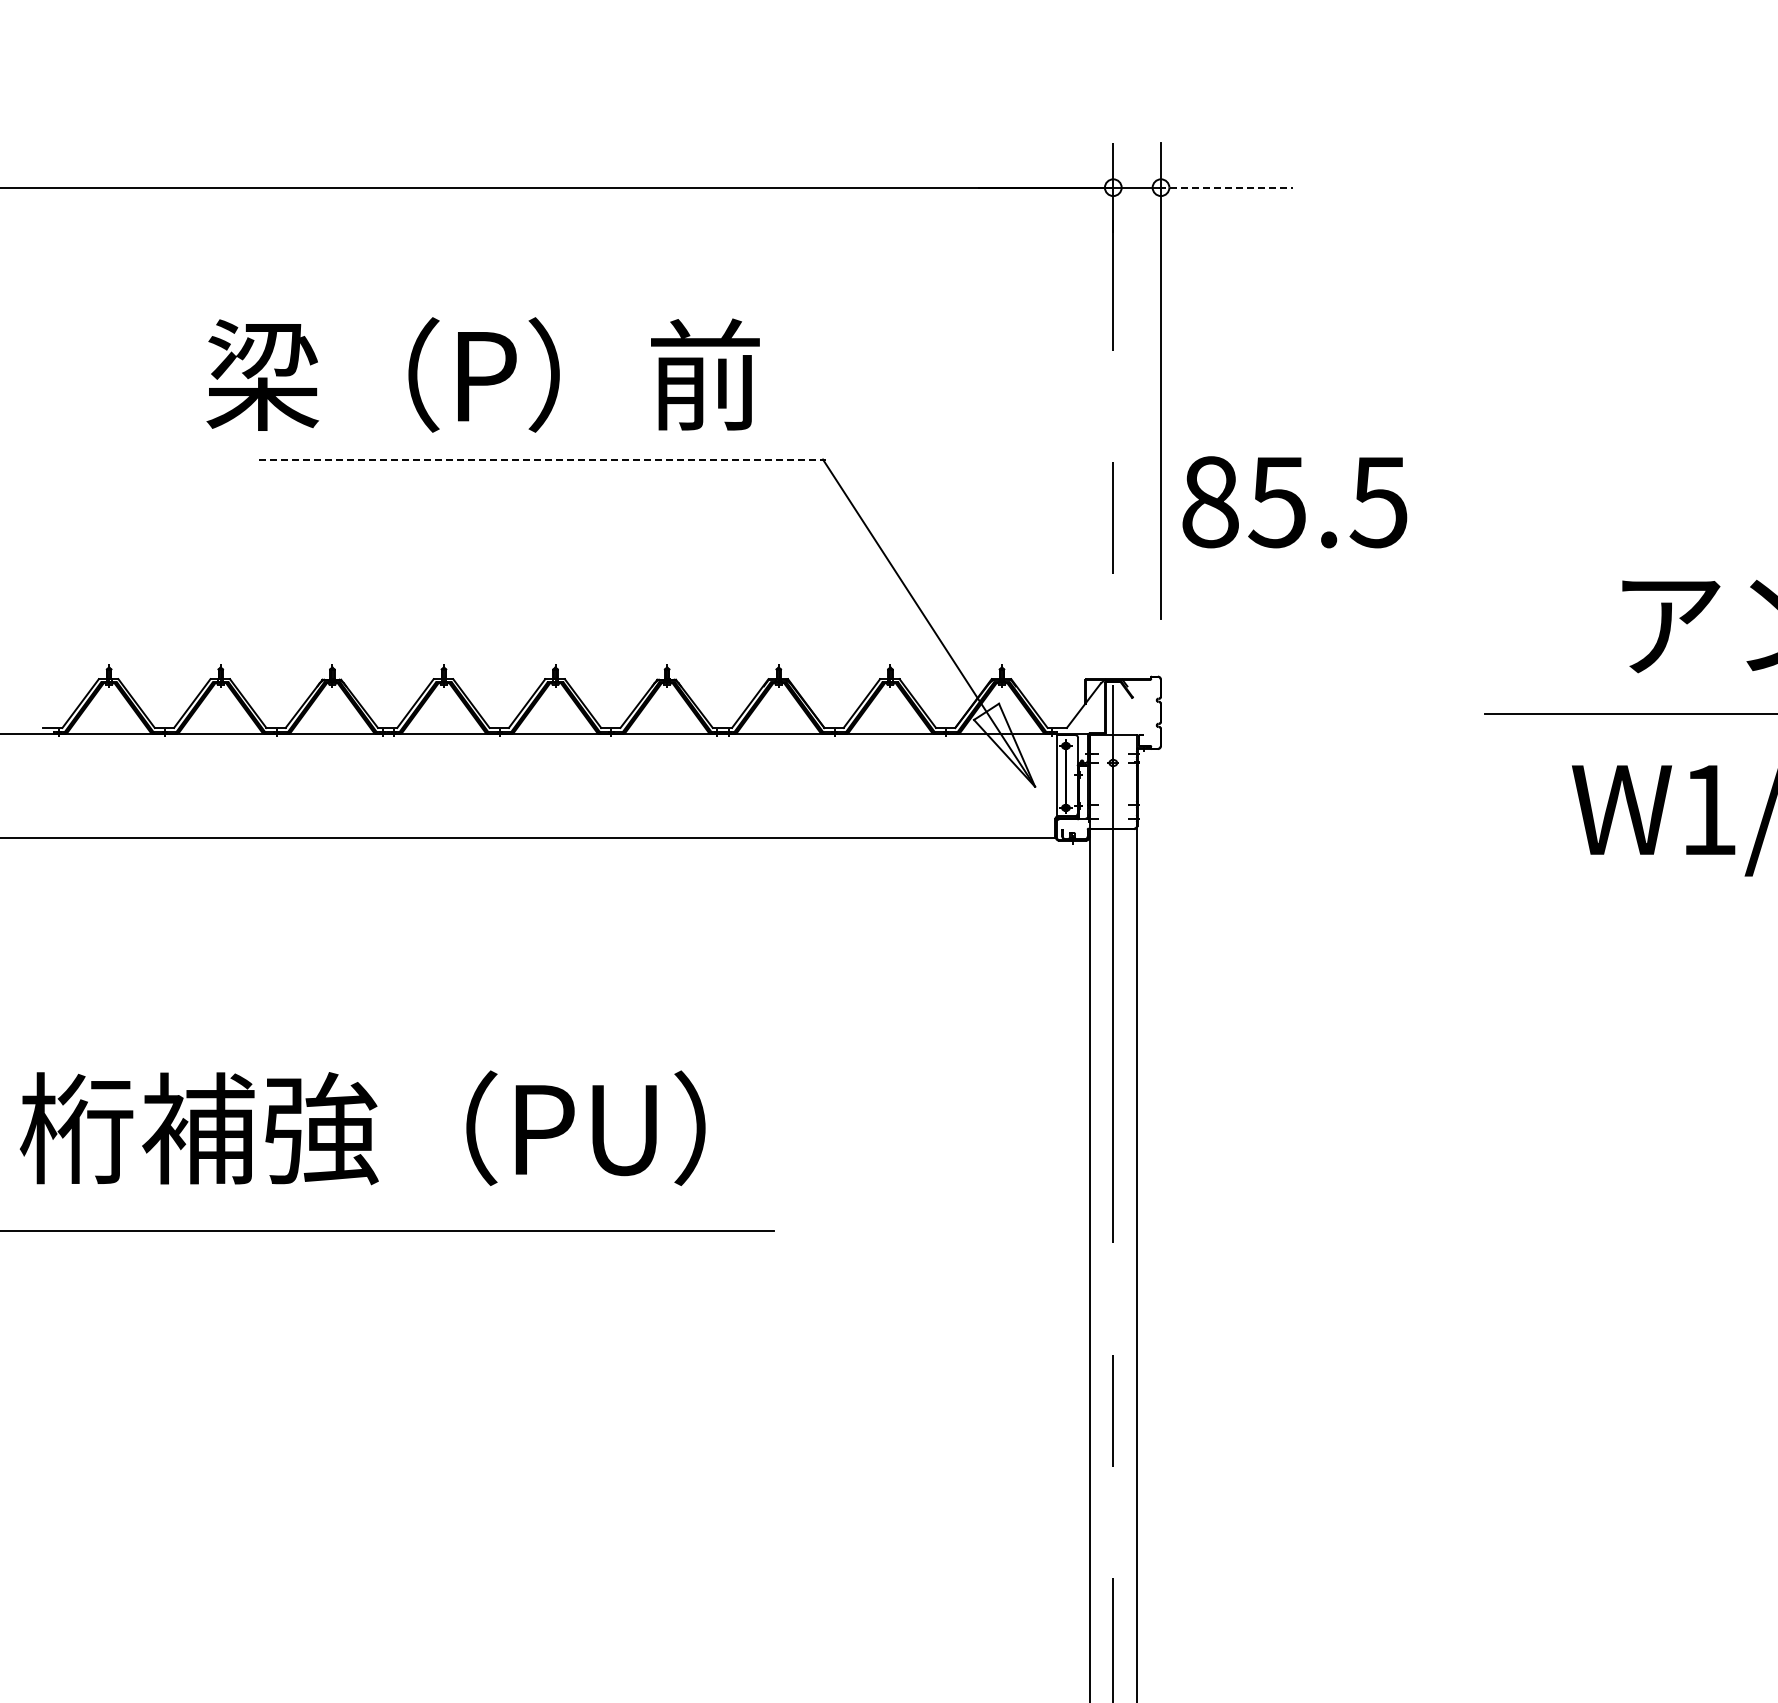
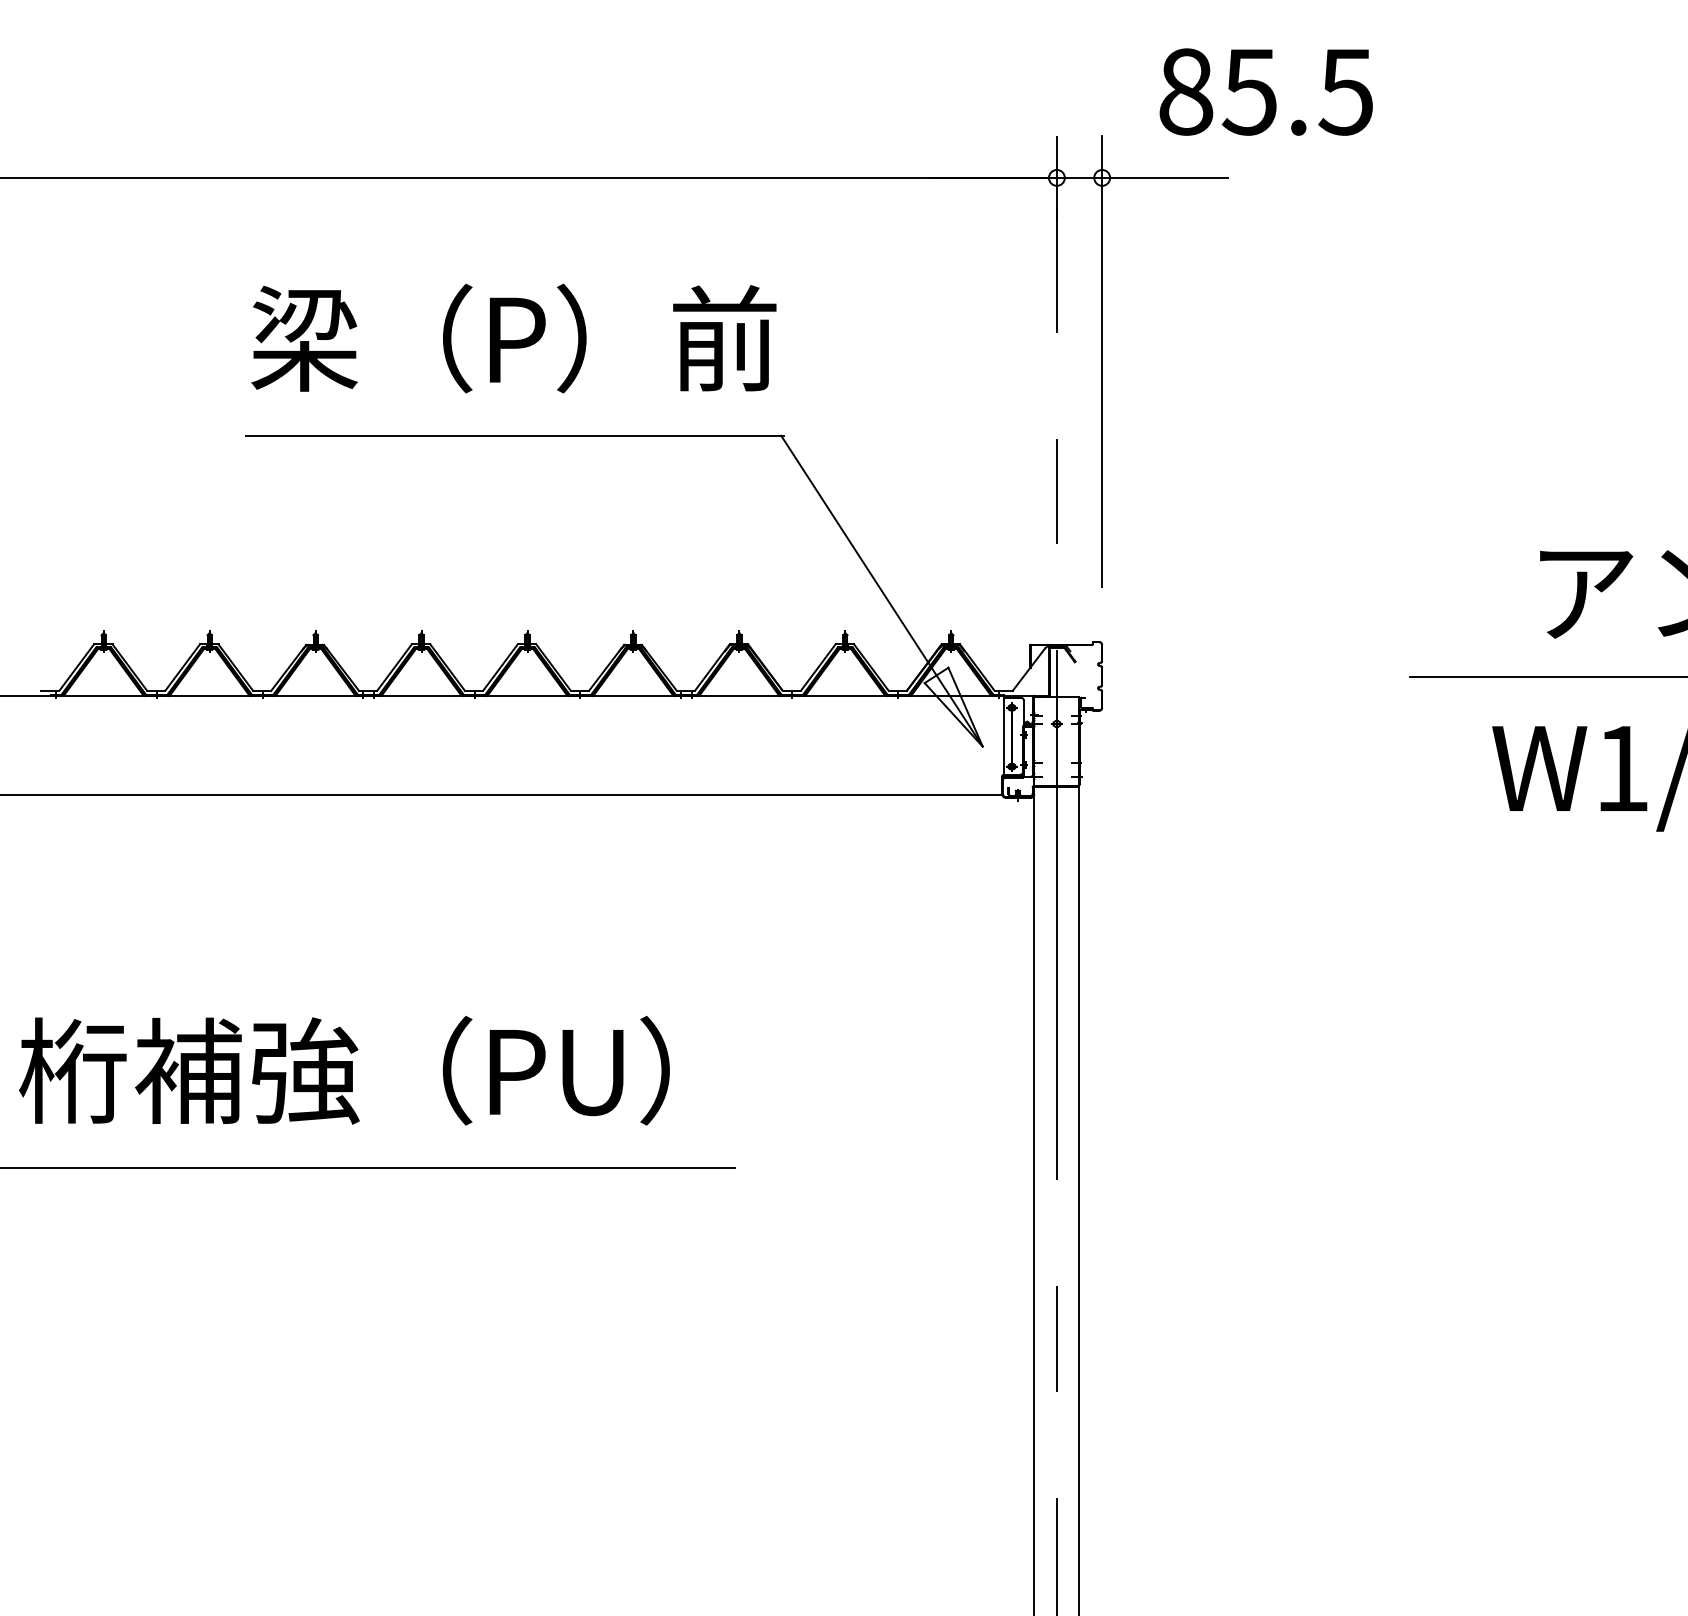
line: (1226, 187) -> (1164, 177), dashed -> solid
text: (482, 374) -> (513, 338), moved
line: (543, 459) -> (516, 435), dashed -> solid
text: (1294, 502) -> (1265, 92), moved

